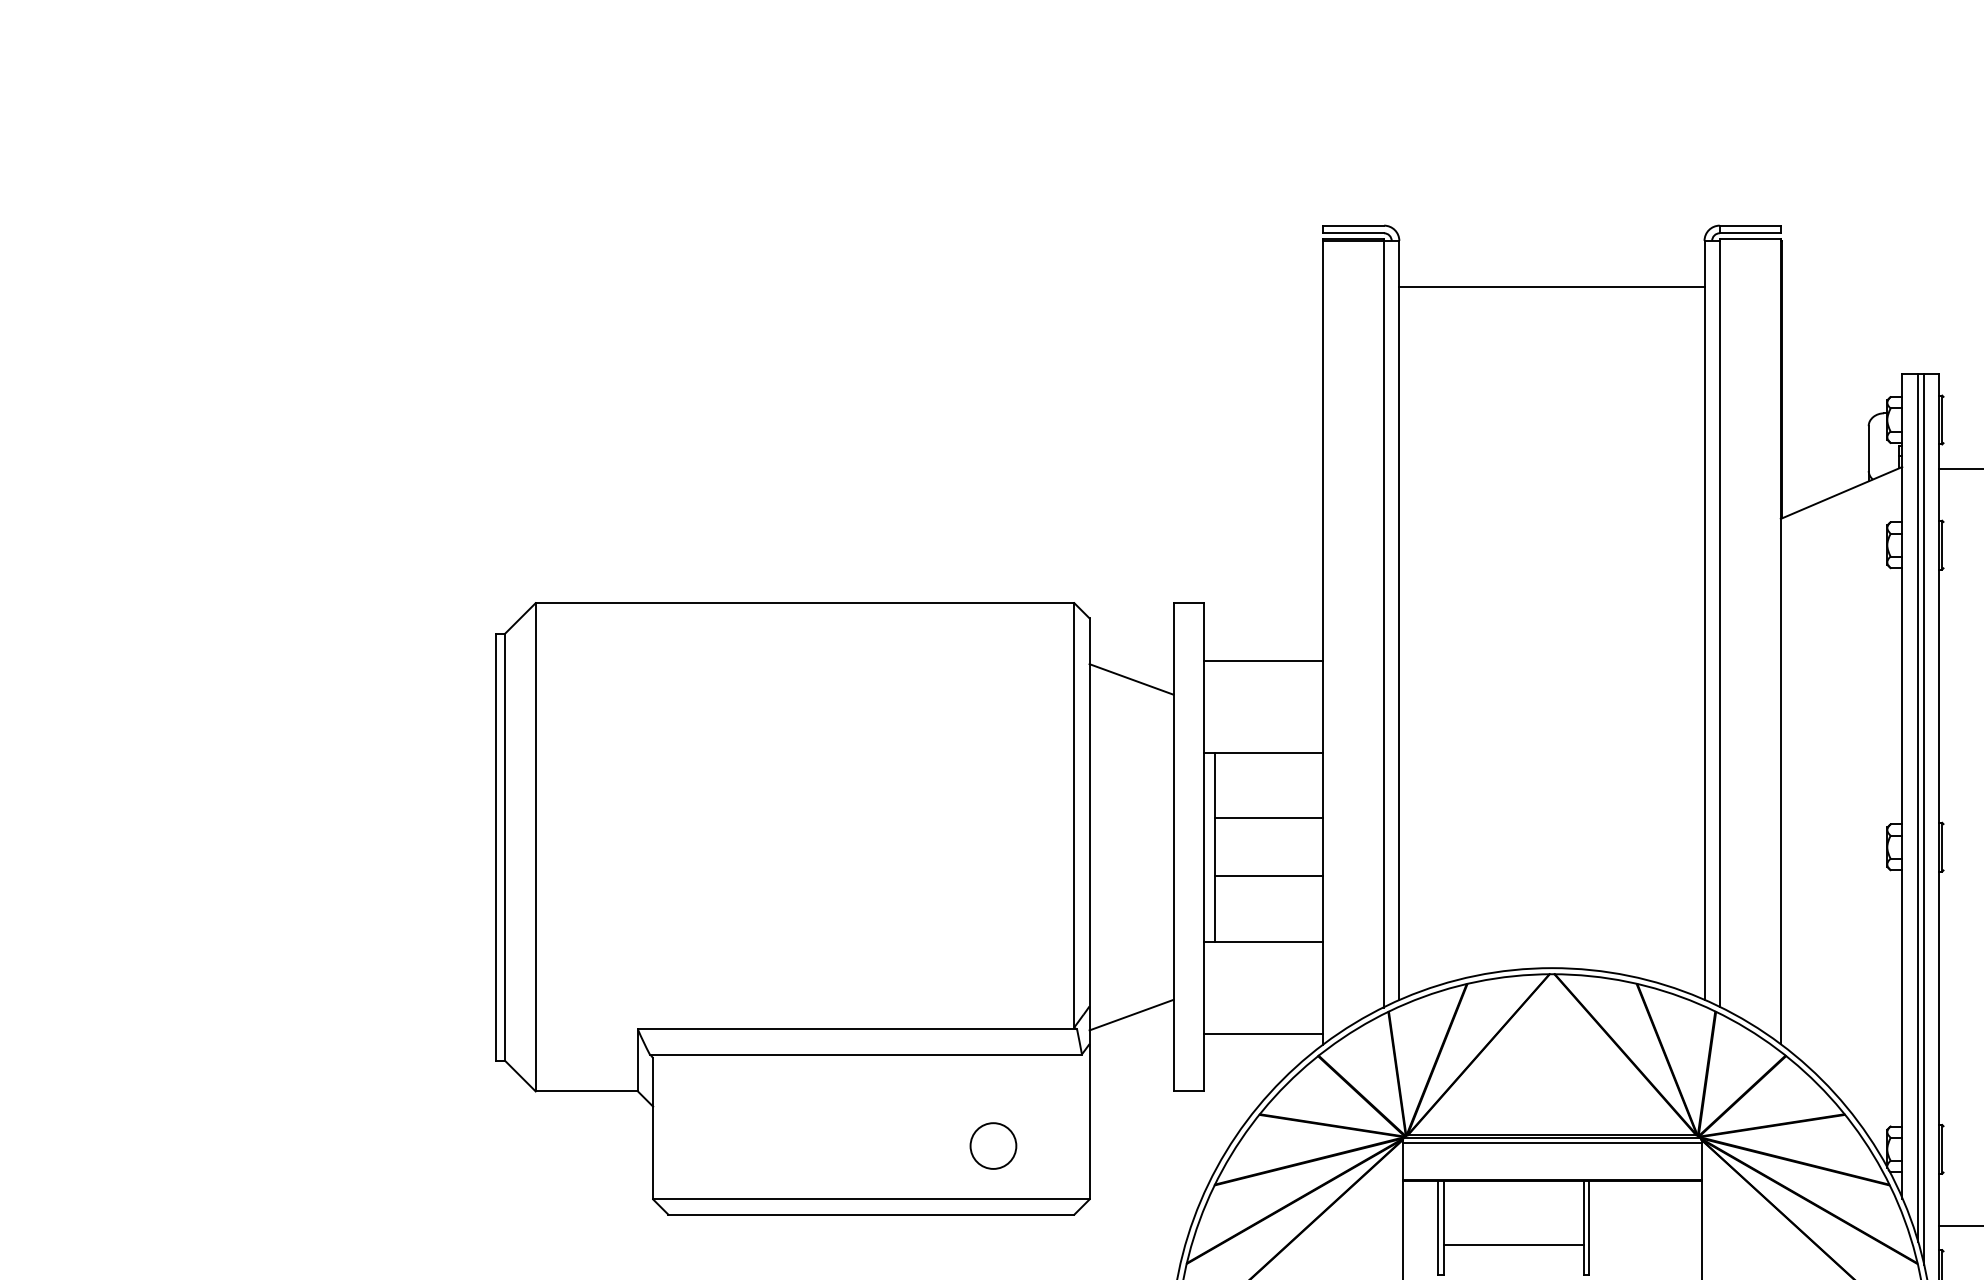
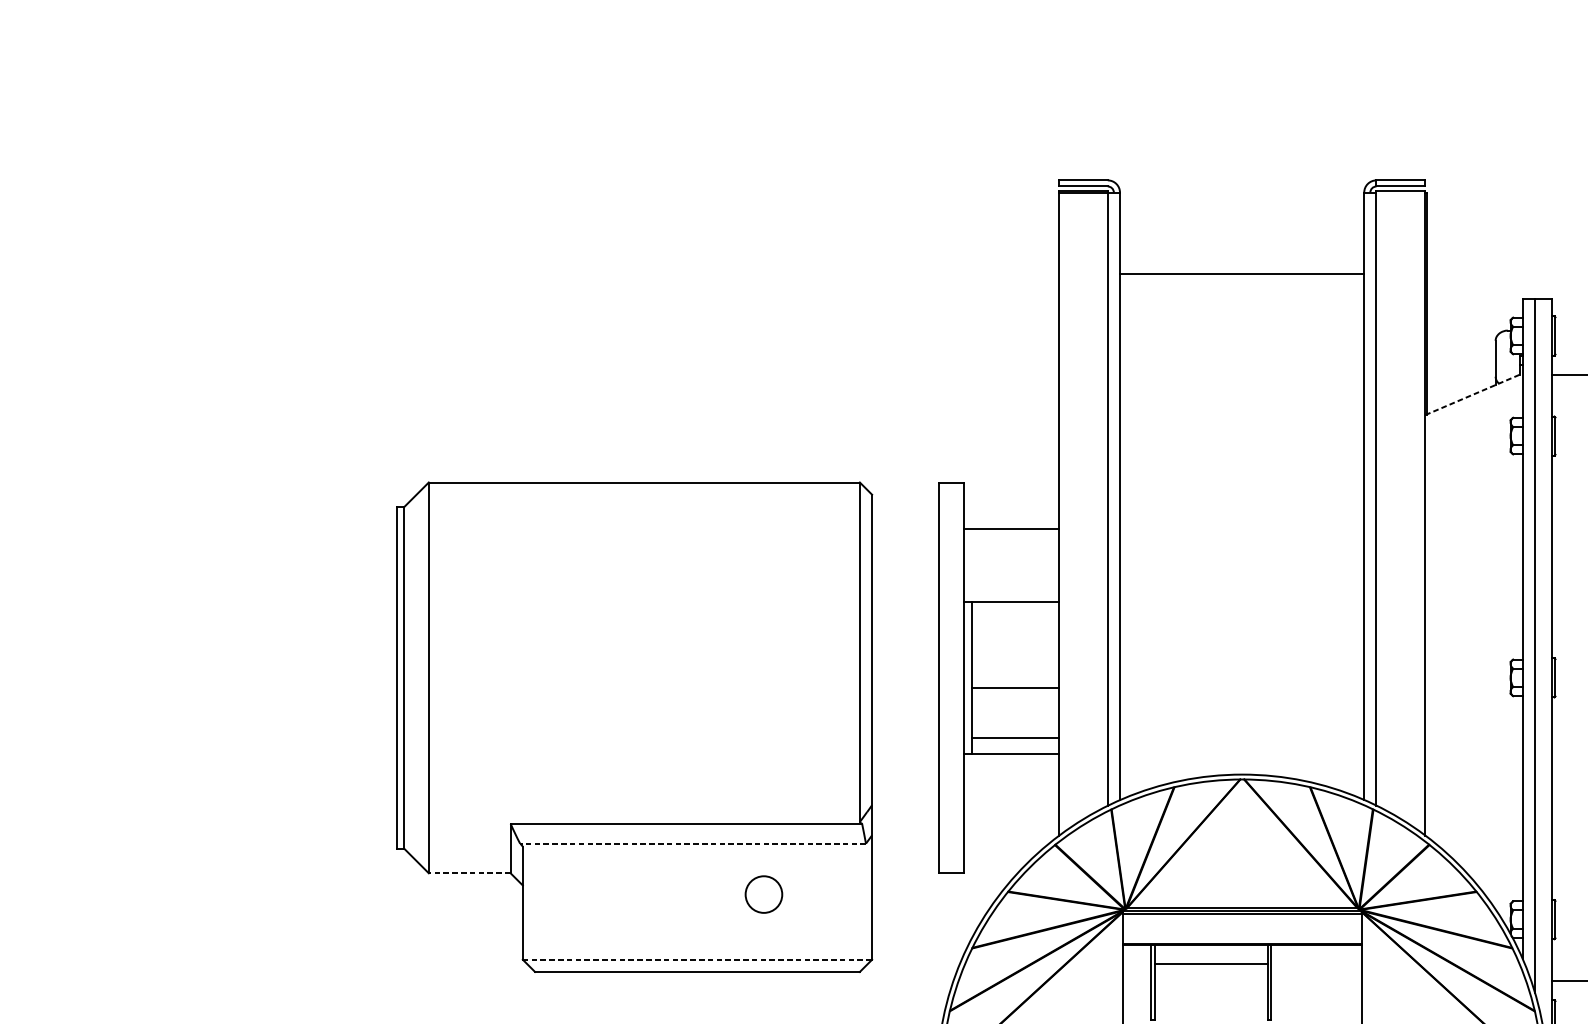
line: (1551, 286) -> (1241, 273), moved
line: (1842, 492) -> (1474, 393), solid -> dashed
line: (1131, 679) -> (905, 543), removed
line: (1268, 818) -> (1015, 687), moved
line: (1923, 819) -> (1539, 655), removed
line: (1268, 876) -> (1015, 738), moved
line: (1131, 1014) -> (905, 811), removed
line: (1263, 1033) -> (1011, 826), removed
line: (865, 1054) -> (692, 843), solid -> dashed
line: (586, 1091) -> (469, 873), solid -> dashed
circle: (993, 1145) -> (763, 894), moved
line: (871, 1199) -> (697, 959), solid -> dashed
line: (1513, 1245) -> (1211, 964), moved

